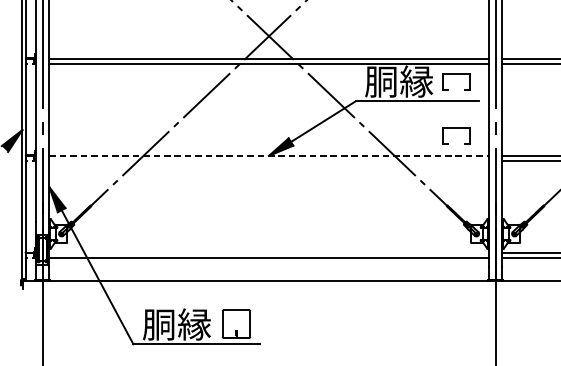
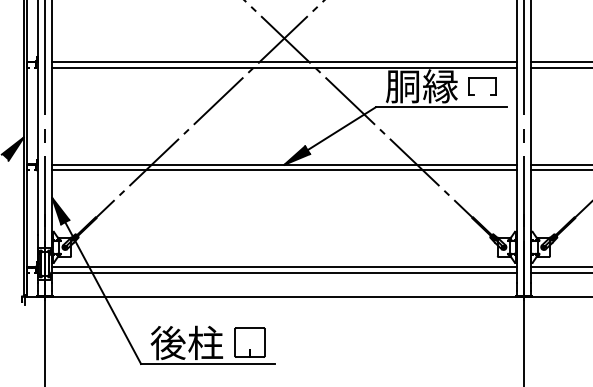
part: (456, 128) -> (482, 135), removed
line: (269, 155) -> (284, 164), dashed -> solid
line: (269, 161) -> (284, 170), added
line: (269, 253) -> (284, 267), added
text: (176, 323) -> (186, 342), 胴縁 -> 後柱

